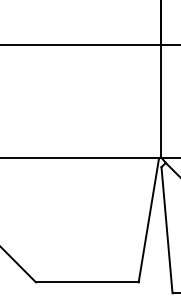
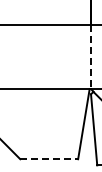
line: (160, 101) -> (90, 57), solid -> dashed
line: (87, 282) -> (49, 159), solid -> dashed

